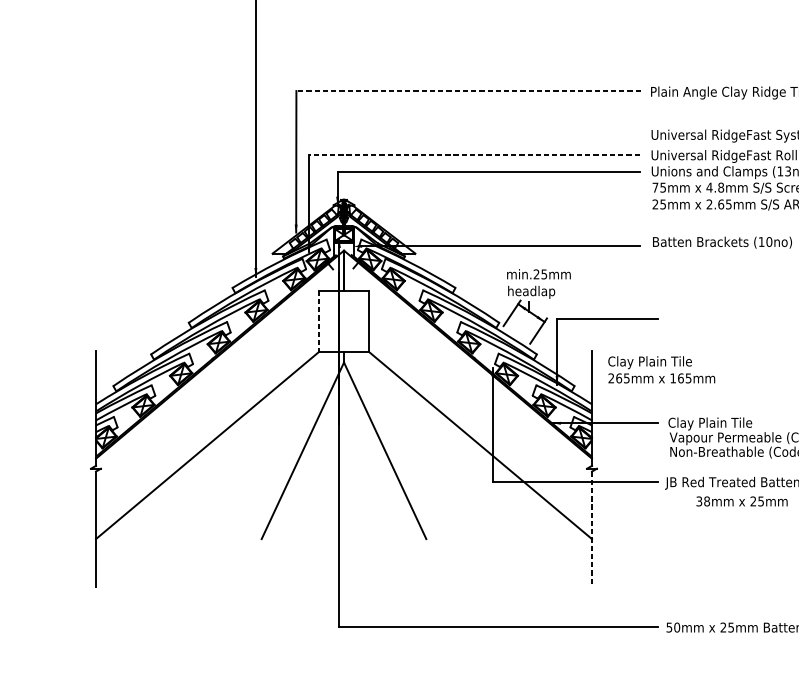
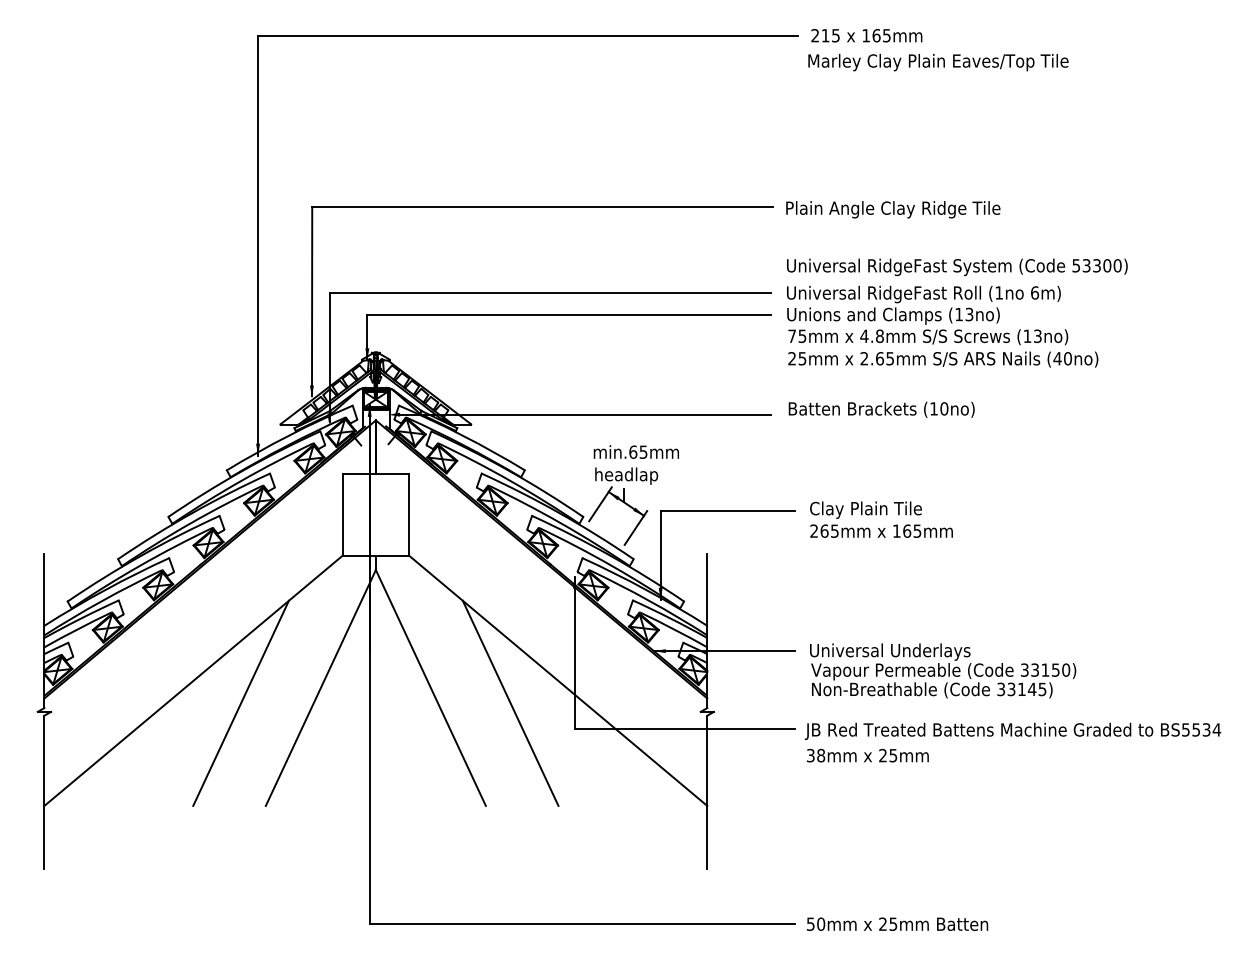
line: (467, 91) -> (541, 207), dashed -> solid
line: (474, 154) -> (550, 292), dashed -> solid
text: (536, 273) -> (633, 451), min.25mm -> min.65mm
line: (319, 321) -> (342, 515), dashed -> solid
text: (661, 369) -> (881, 519), moved
text: (728, 423) -> (889, 651), Clay Plain Tile -> Universal Underlays
line: (242, 461) -> (240, 702), added
line: (444, 461) -> (510, 702), added
text: (741, 501) -> (867, 755), moved
line: (592, 529) -> (707, 792), dashed -> solid

